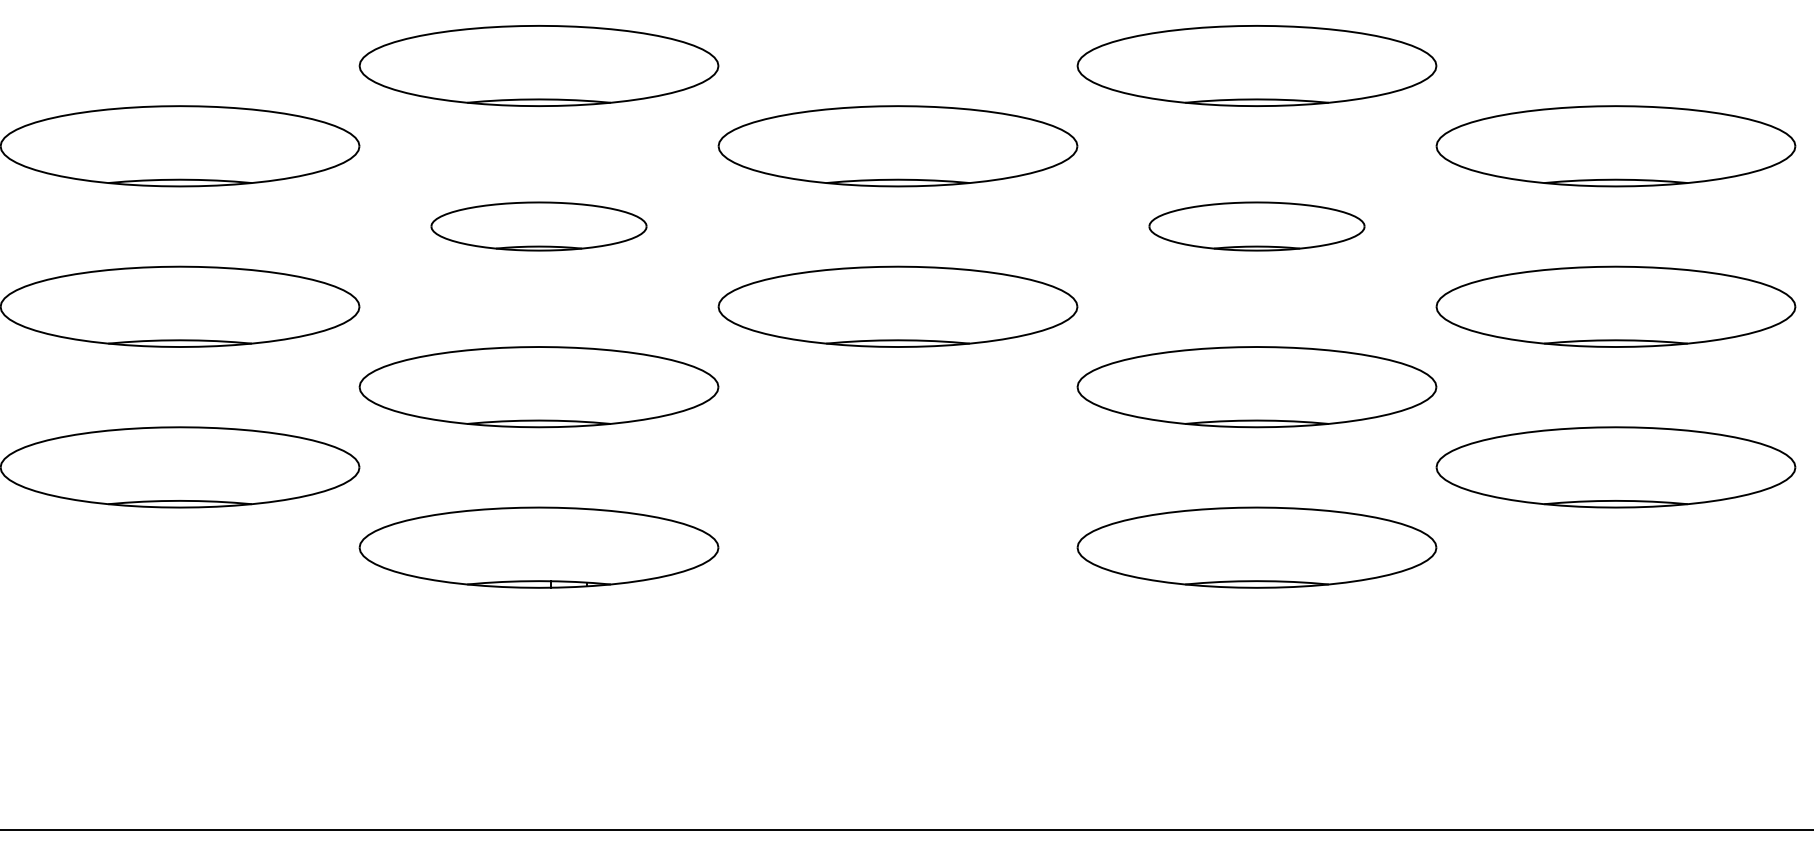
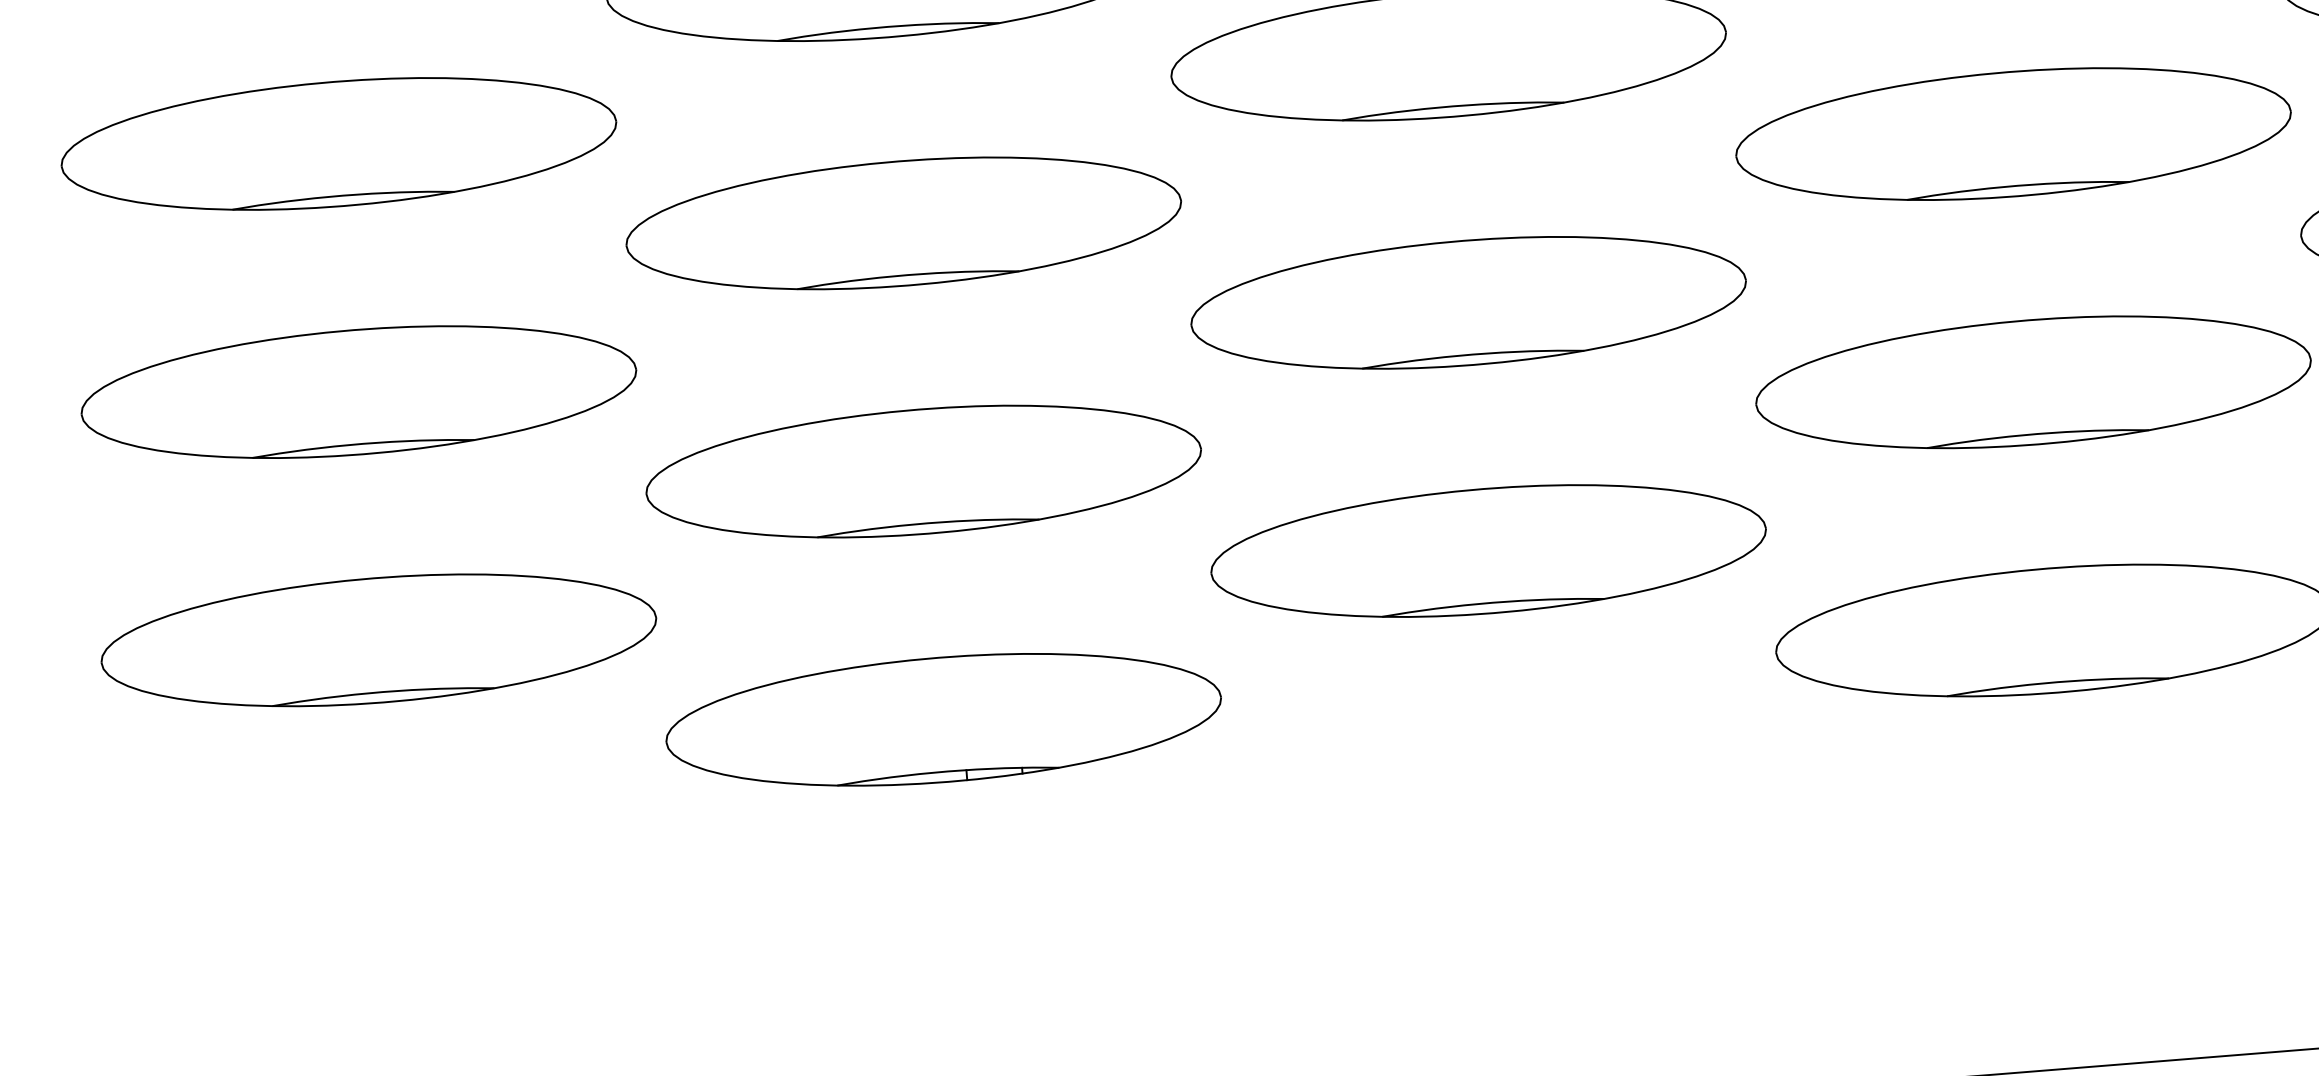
part: (538, 226) -> (902, 223), size x1.67
part: (1256, 226) -> (2012, 134), size x1.67
part: (897, 467) -> (1487, 551), added

